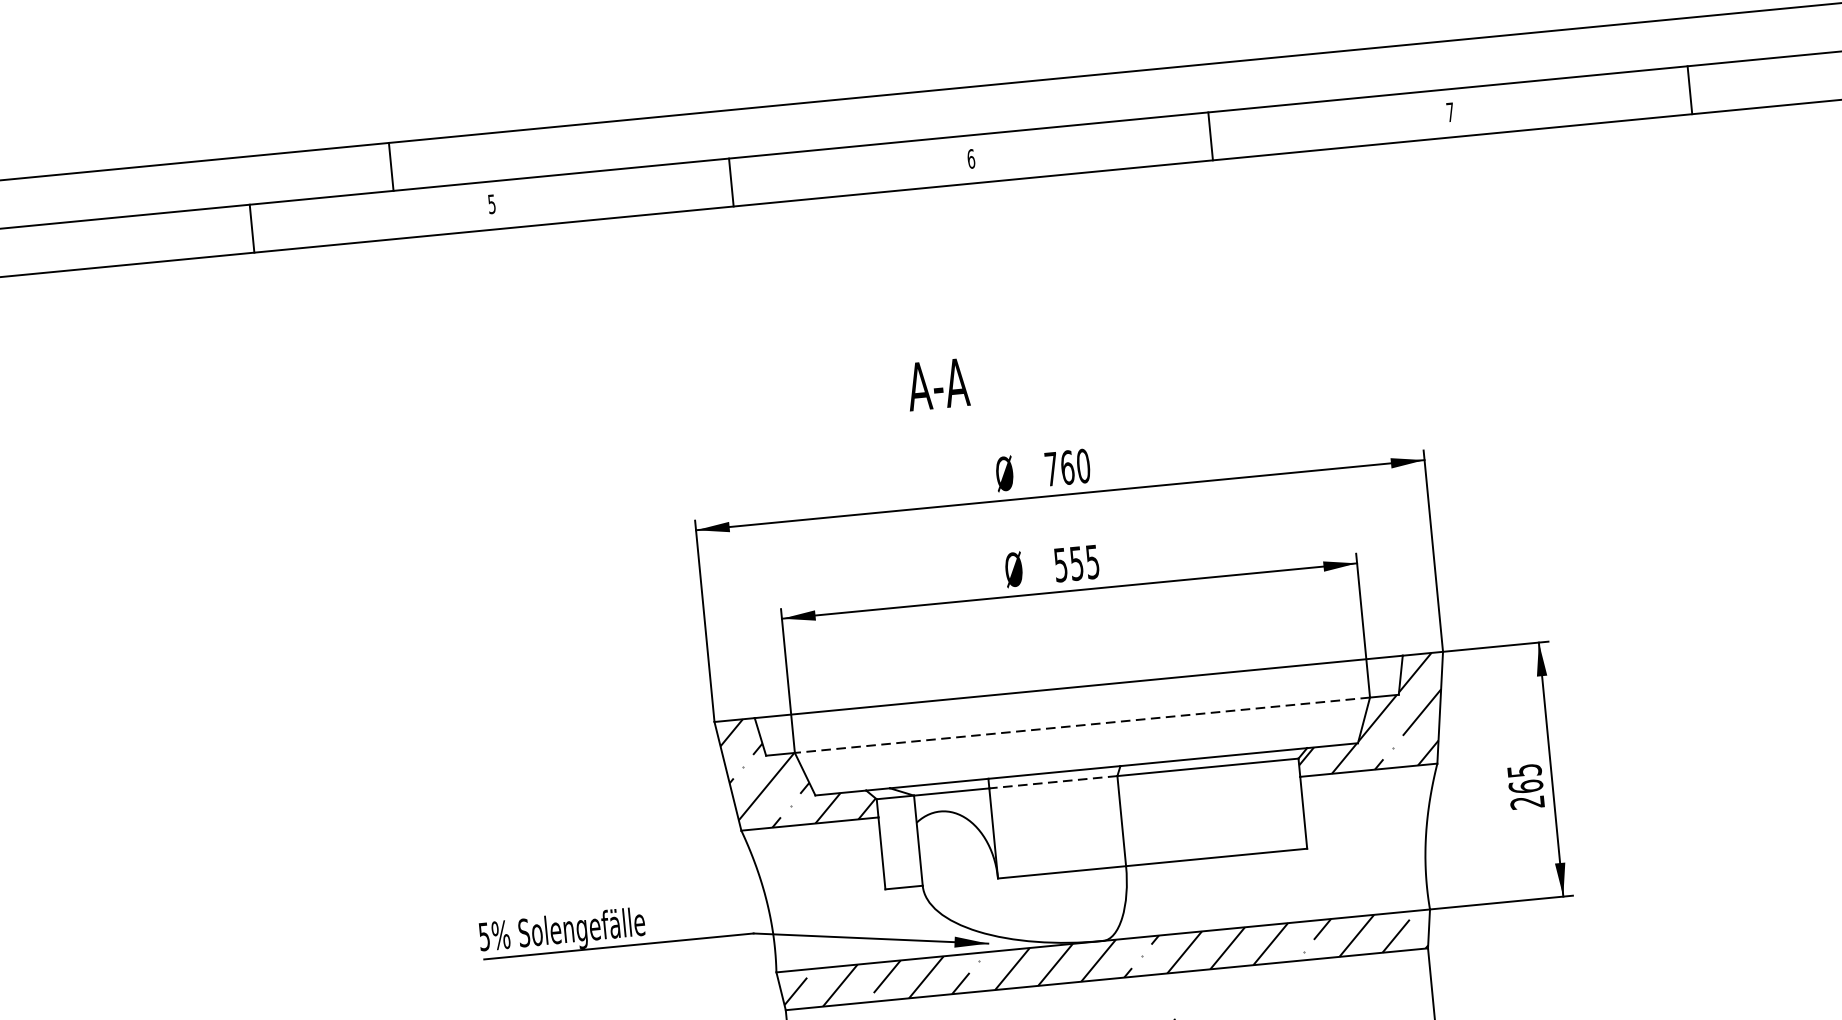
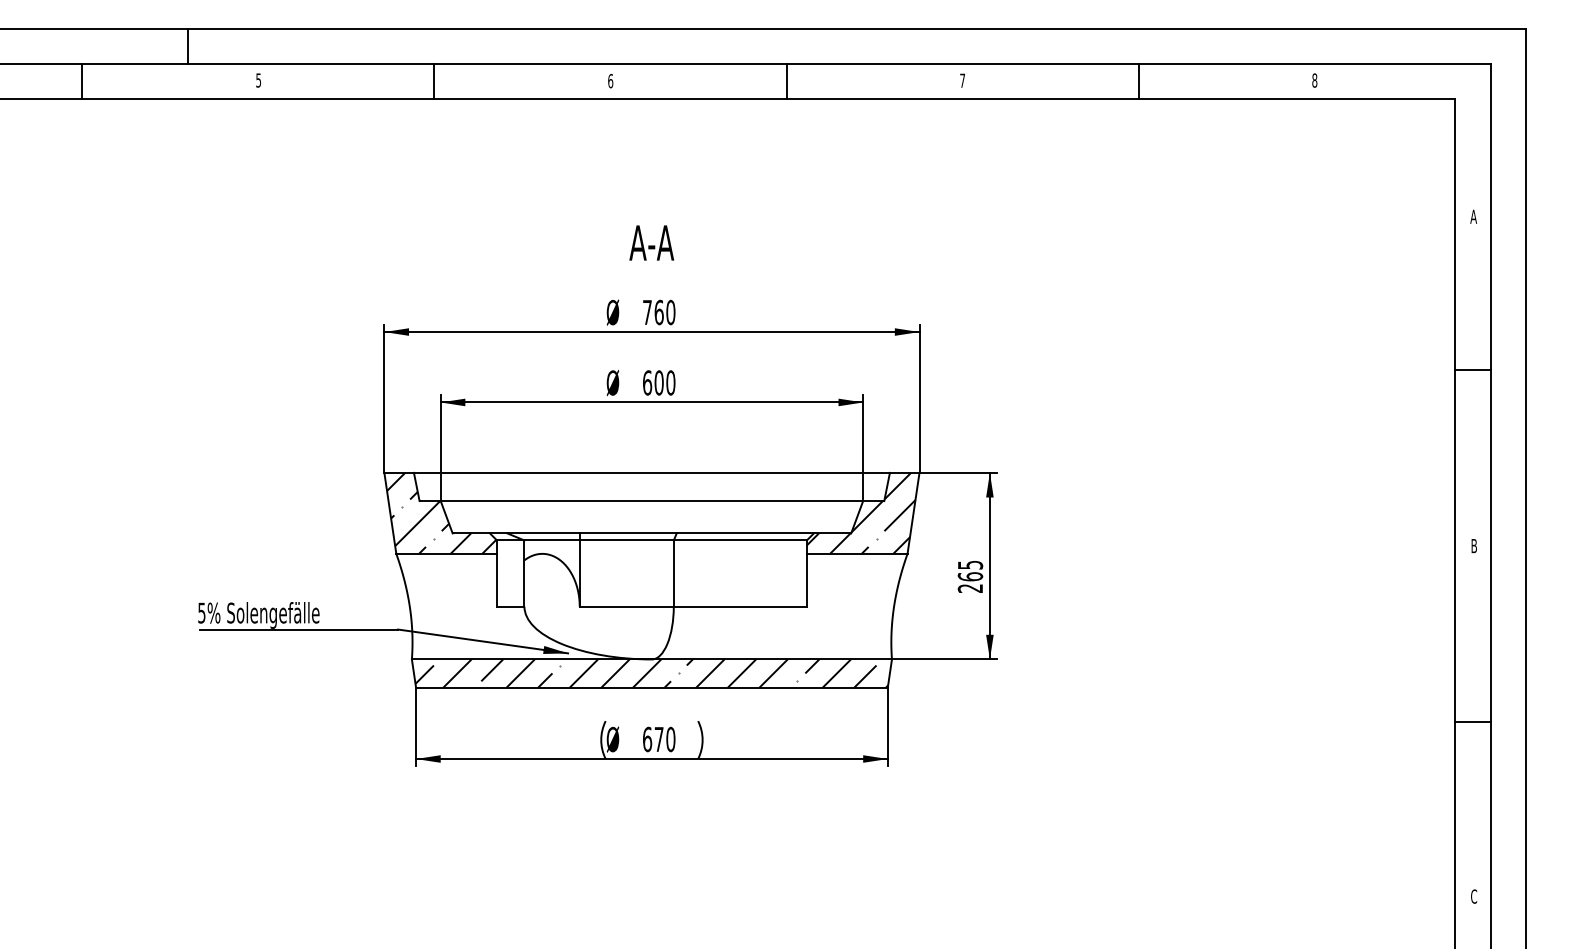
text: (937, 383) -> (651, 242), moved
text: (1077, 562) -> (659, 382), 555 -> 600
line: (1081, 725) -> (651, 501), dashed -> solid
line: (1052, 782) -> (626, 540), dashed -> solid

